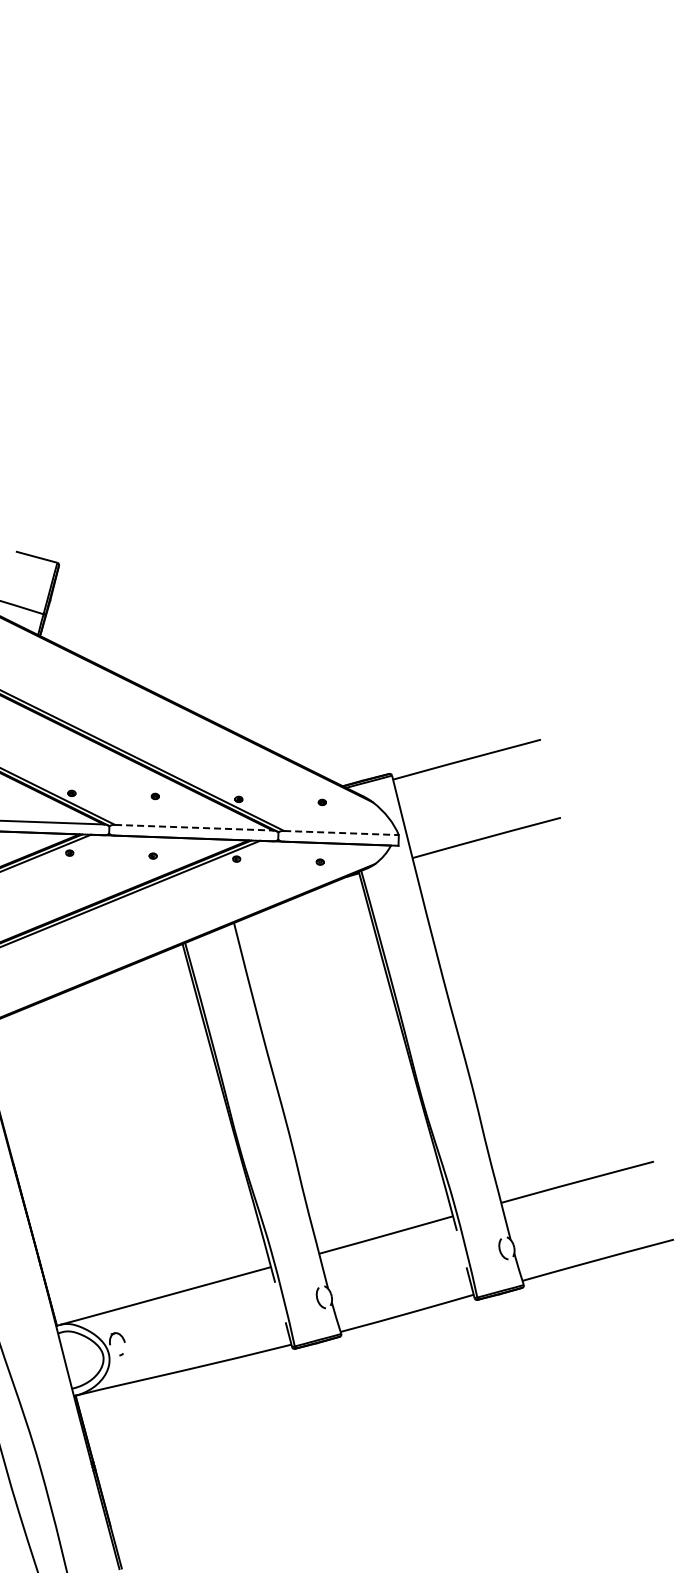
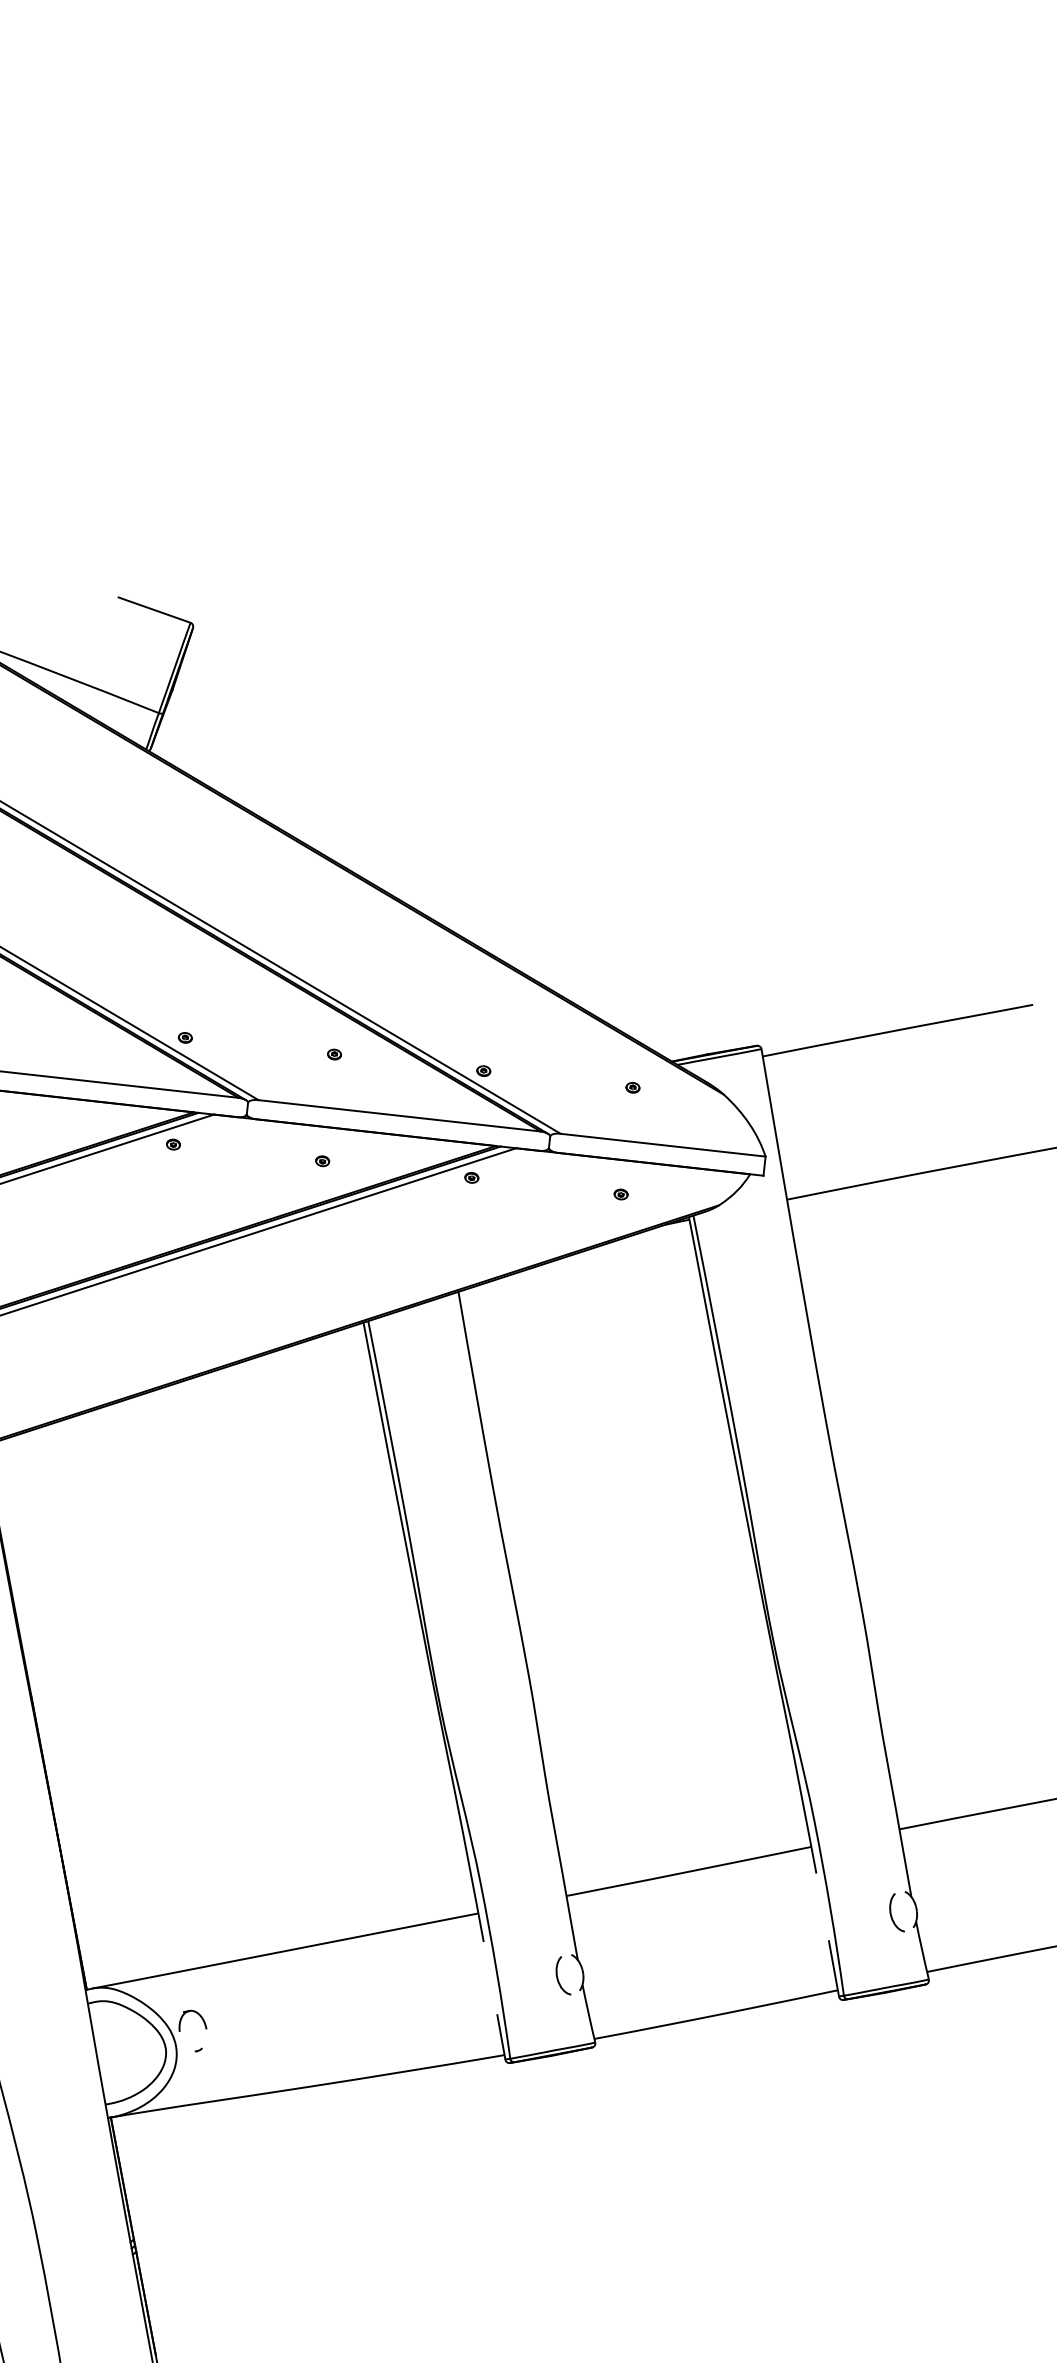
line: (194, 827) -> (400, 1115), dashed -> solid
line: (342, 833) -> (664, 1146), dashed -> solid

